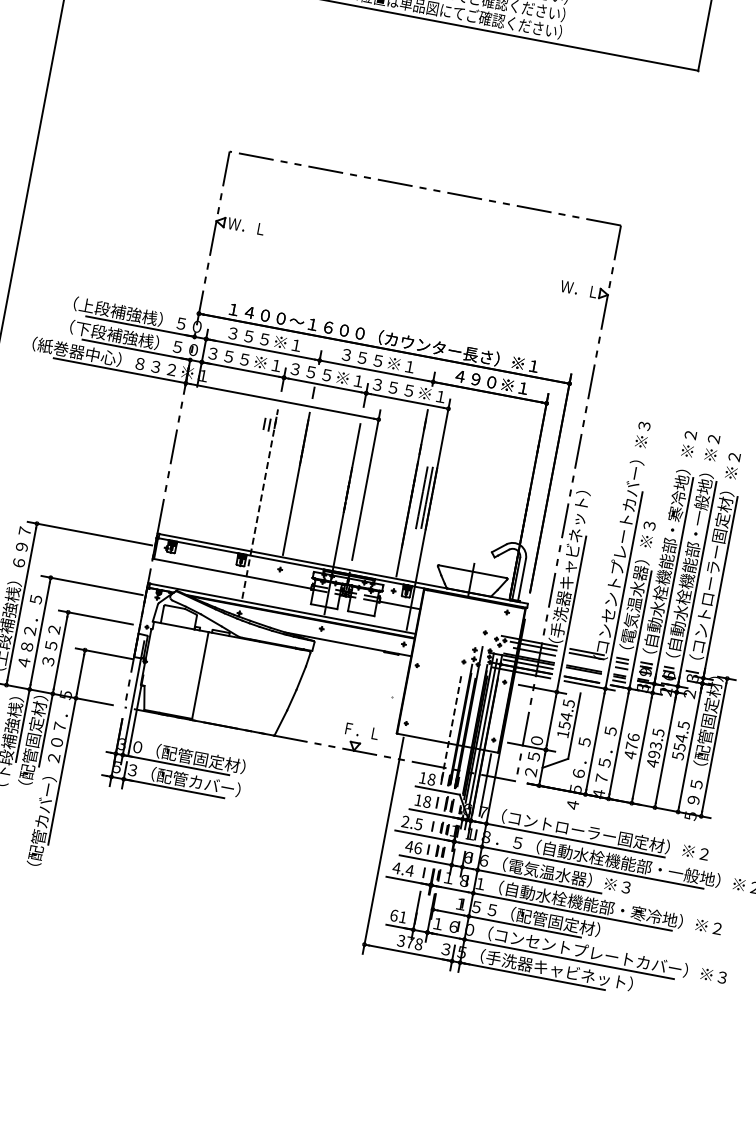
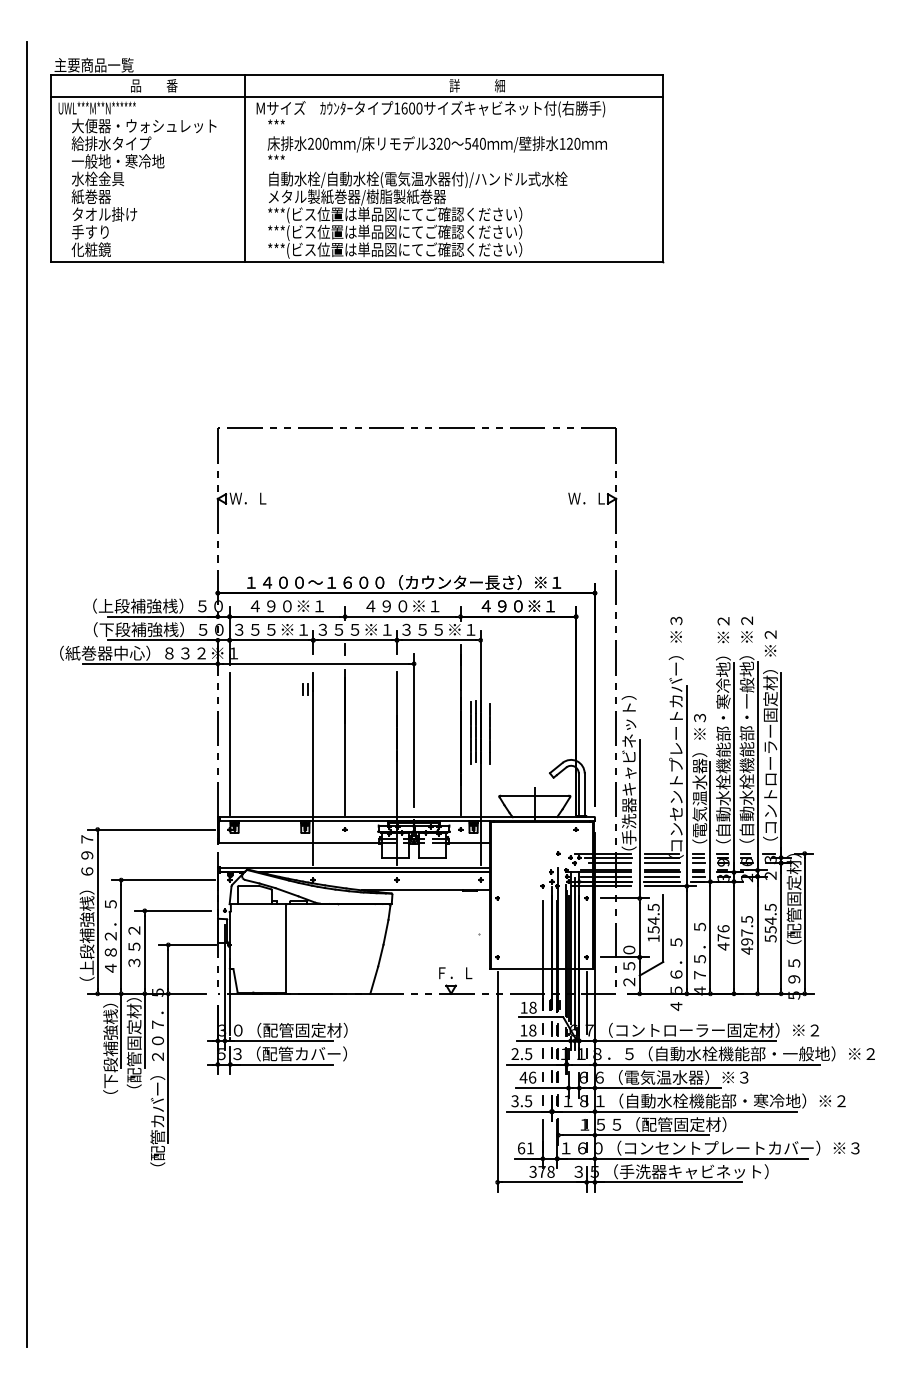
text: (248, 336) -> (270, 606), ３５５※１ -> ４９０※１
text: (362, 358) -> (386, 606), ３５５※１ -> ４９０※１
line: (182, 463) -> (229, 743), added
line: (439, 502) -> (489, 733), added
line: (260, 503) -> (313, 768), dashed -> solid
line: (584, 661) -> (661, 863), added
line: (582, 674) -> (661, 876), added
line: (450, 730) -> (542, 955), dashed -> solid
text: (656, 745) -> (747, 932), 493.5 -> 497.5
text: (402, 869) -> (521, 1101), 4.4 -> 3.5

